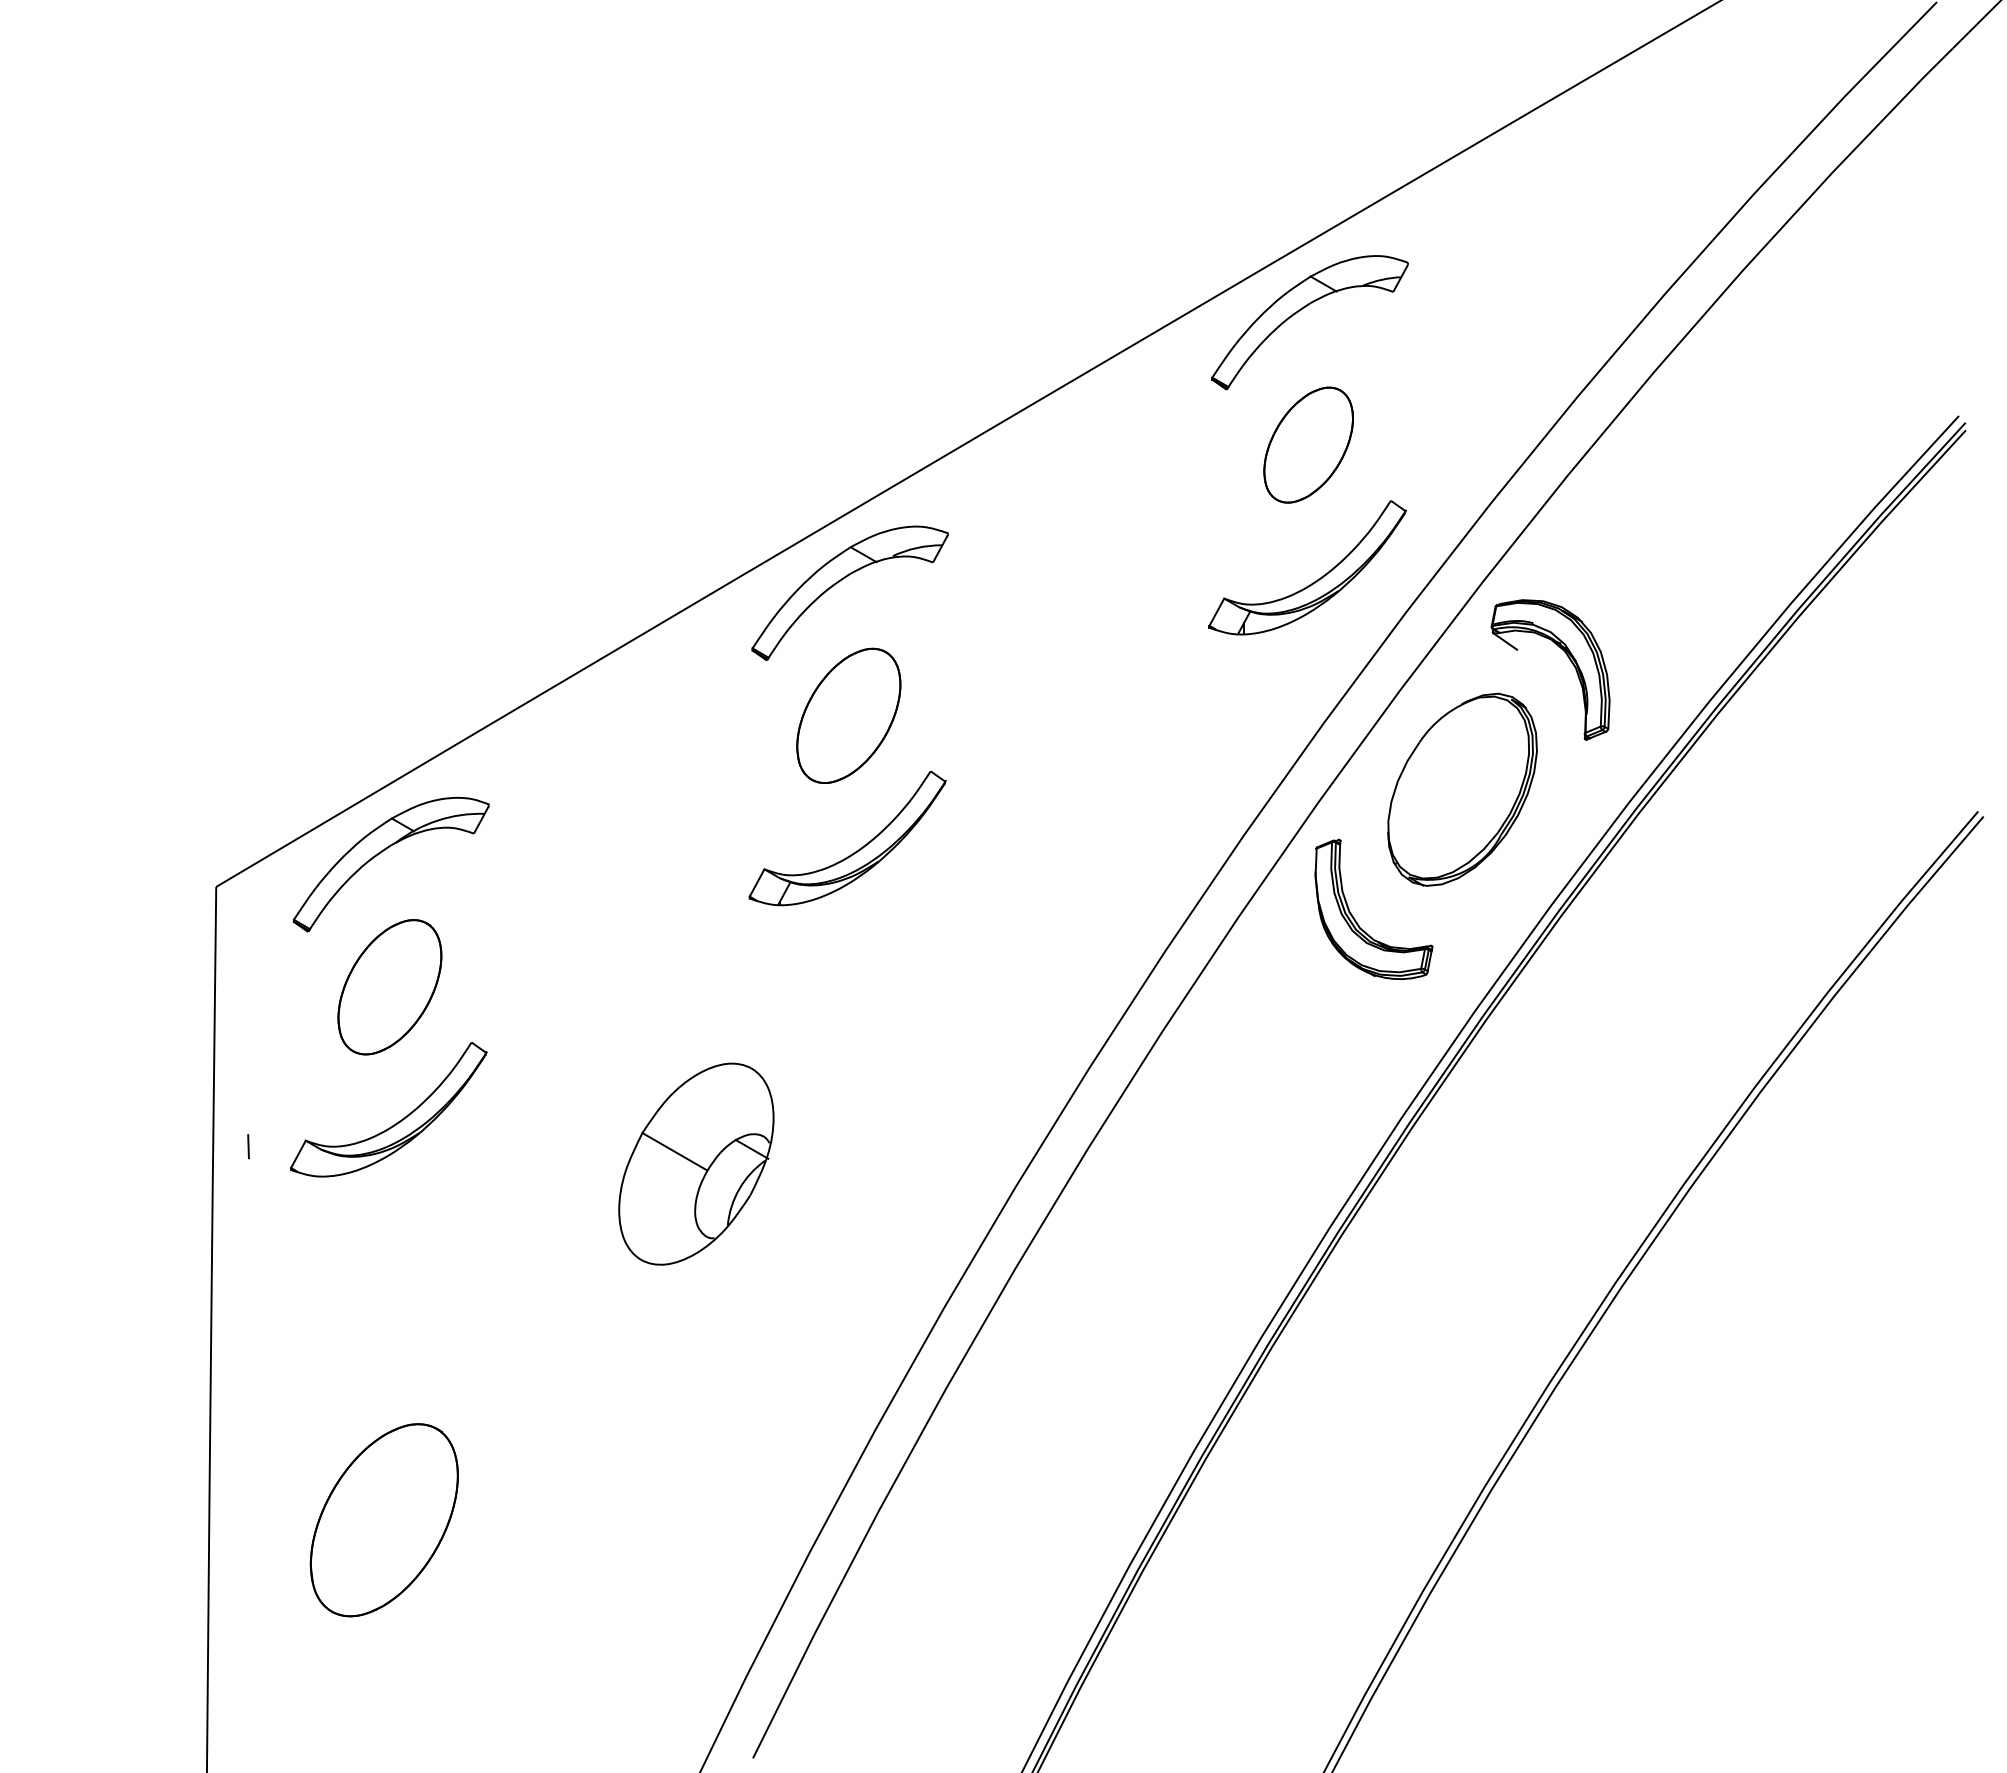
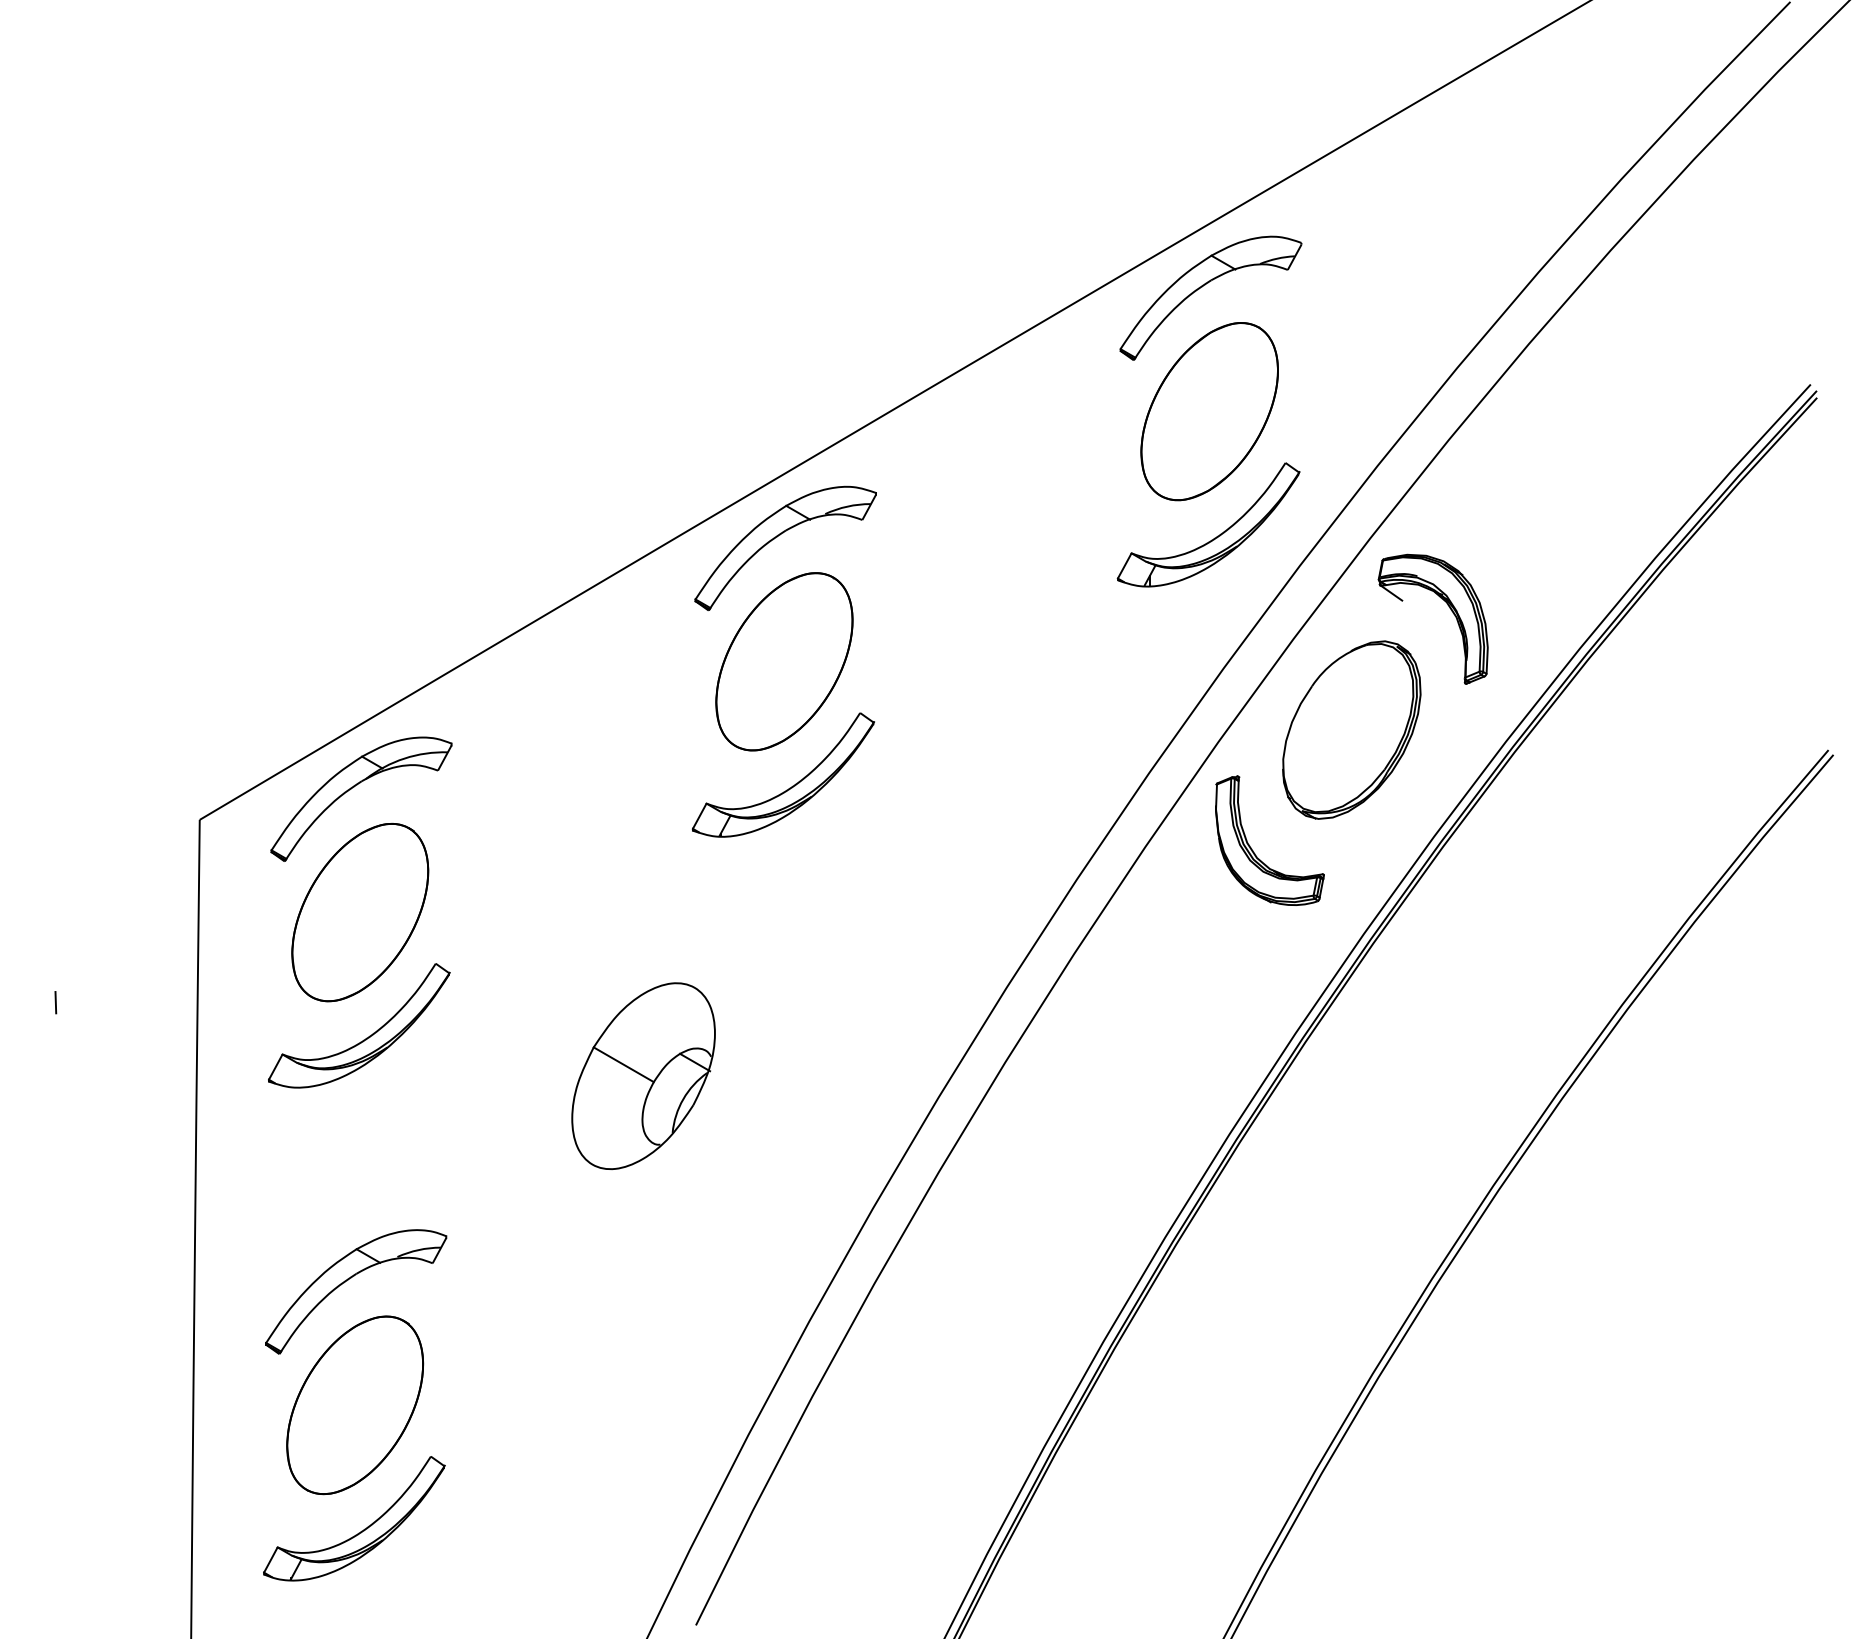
part: (1308, 444) -> (1209, 410), size x1.67
part: (848, 715) -> (784, 661), size x1.43
part: (389, 987) -> (359, 912), size x1.43
line: (248, 1146) -> (55, 1002), moved
part: (375, 1386) -> (346, 1281), added
part: (393, 1654) -> (363, 1529), added

